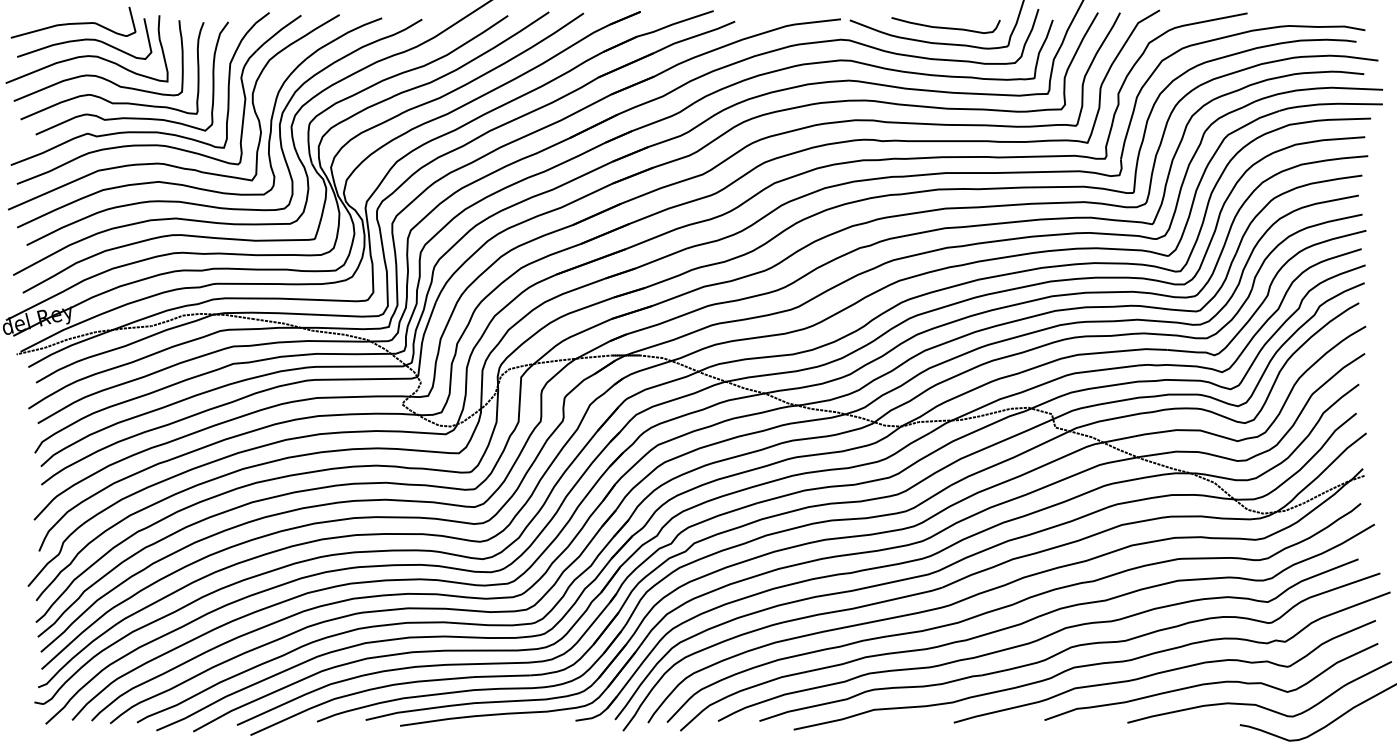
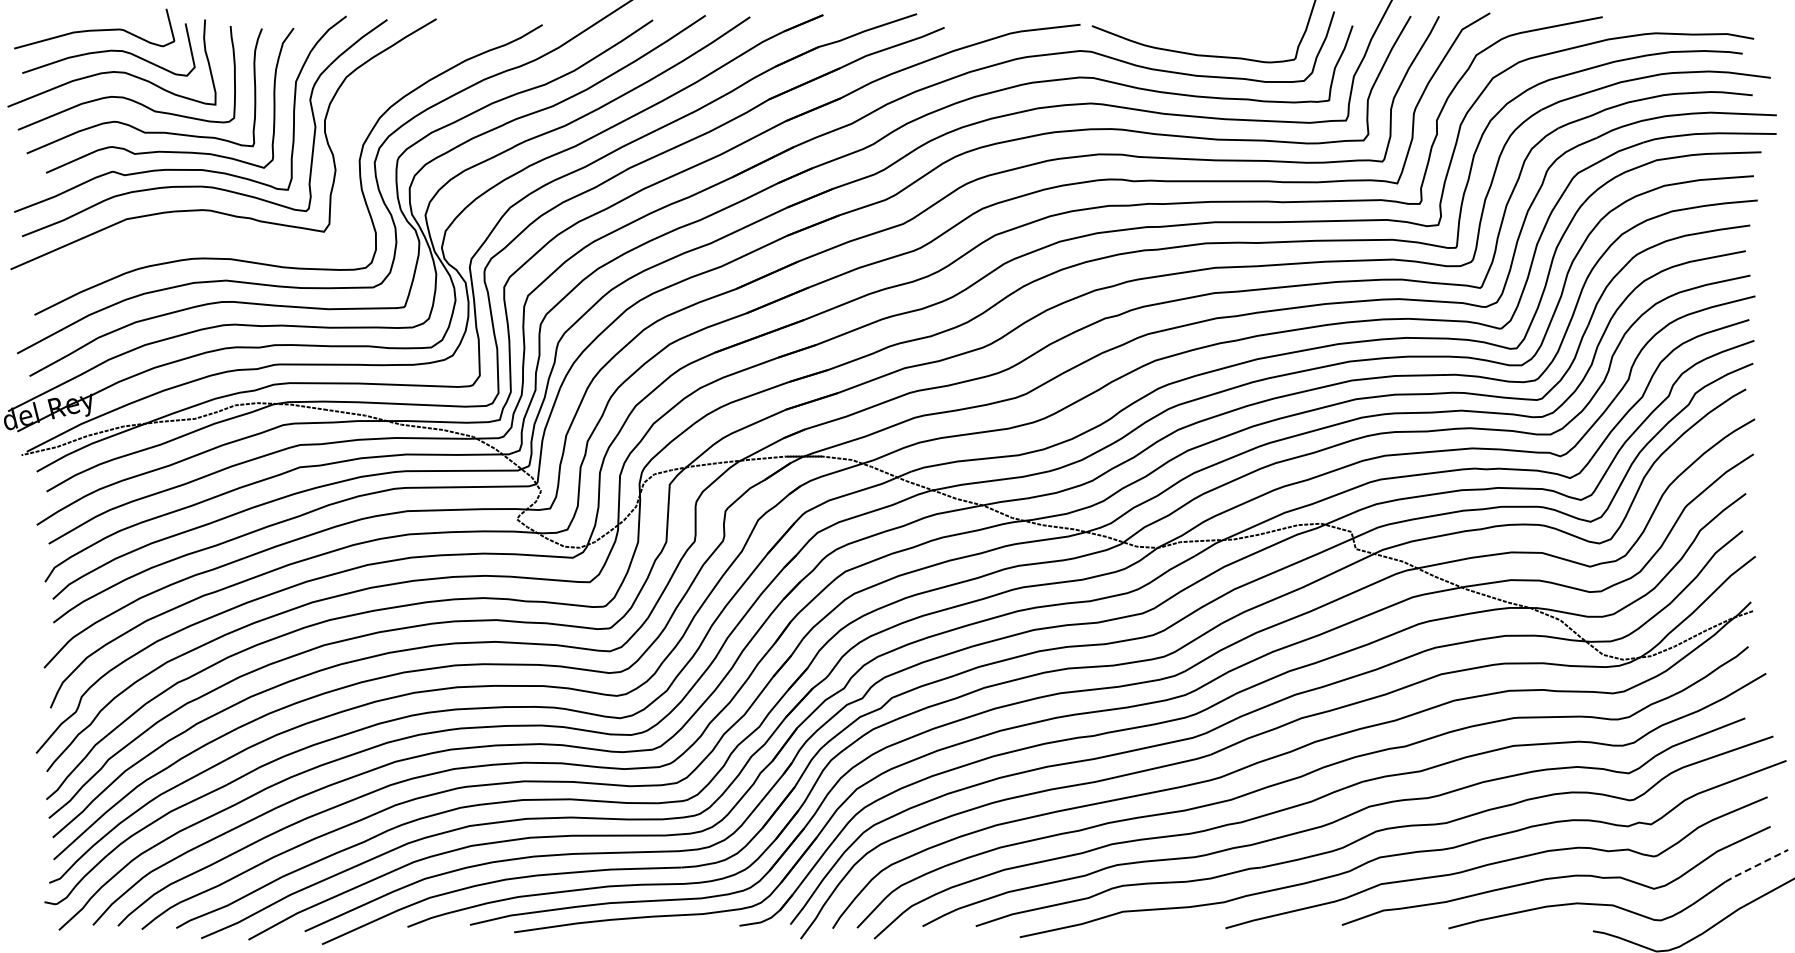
curve: (946, 27) -> (1215, 35), removed
curve: (183, 184) -> (235, 236), removed
line: (1367, 673) -> (1756, 865), solid -> dashed

